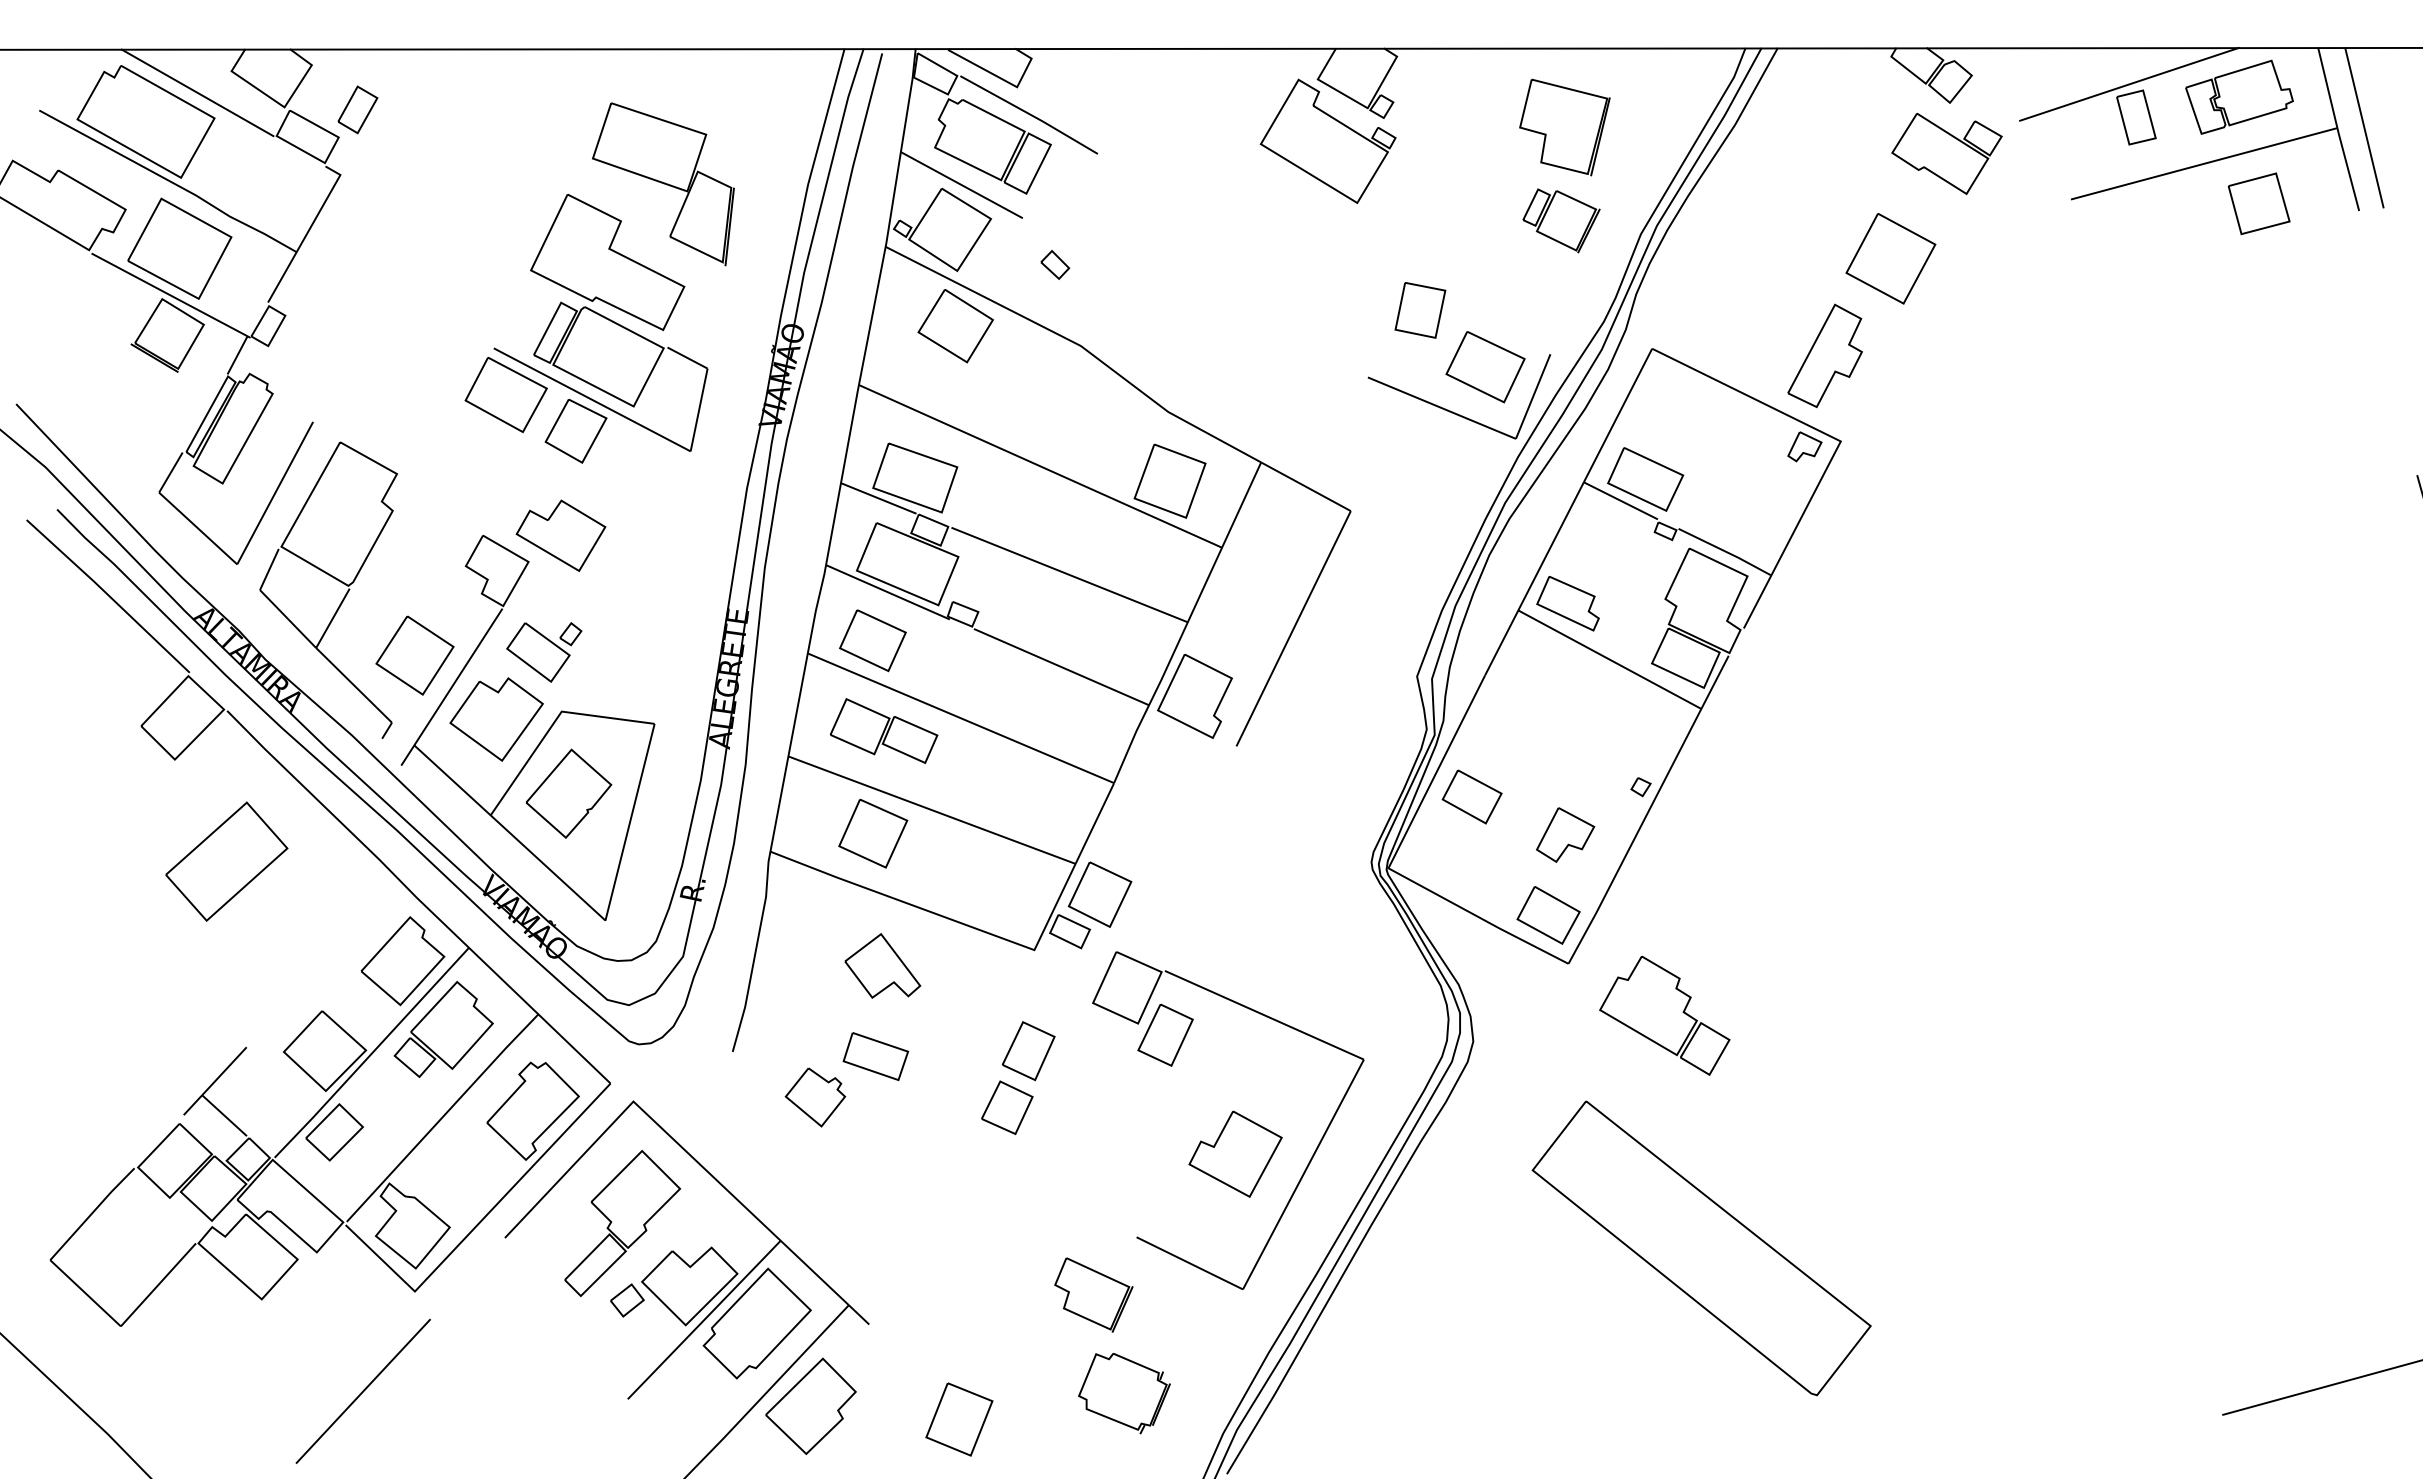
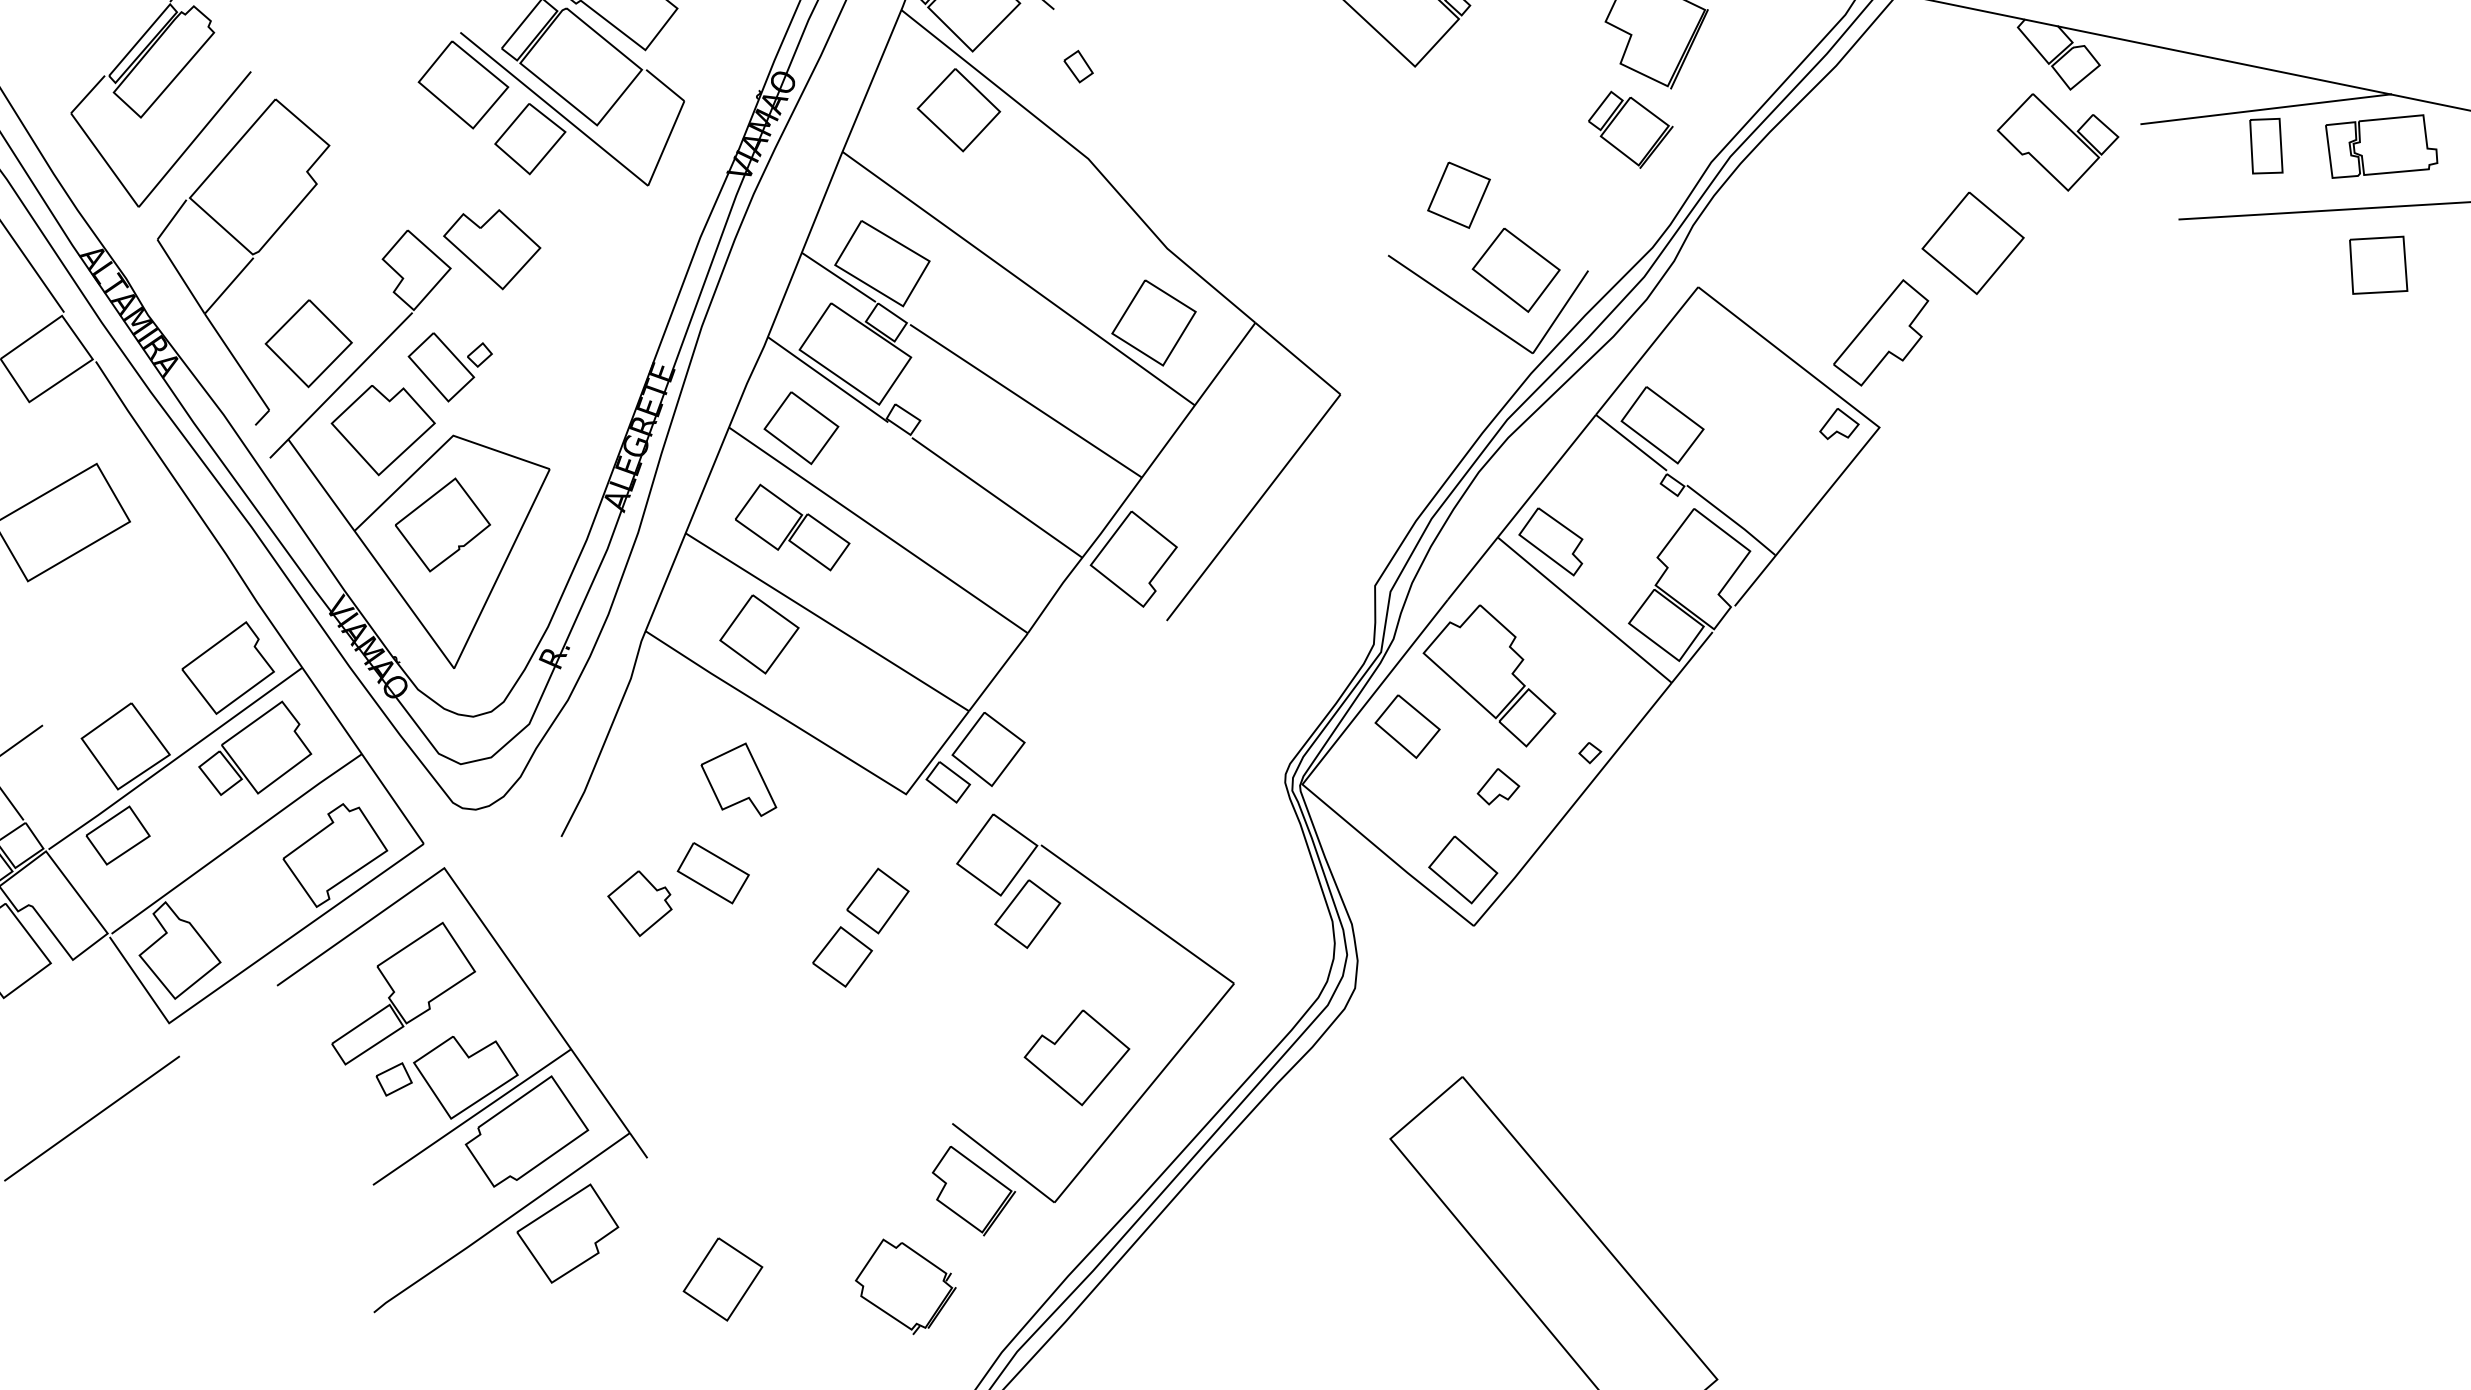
part: (1565, 834) -> (1499, 787), size x0.62
part: (1664, 1015) -> (1491, 673), moved
part: (1093, 1294) -> (971, 1191), moved

